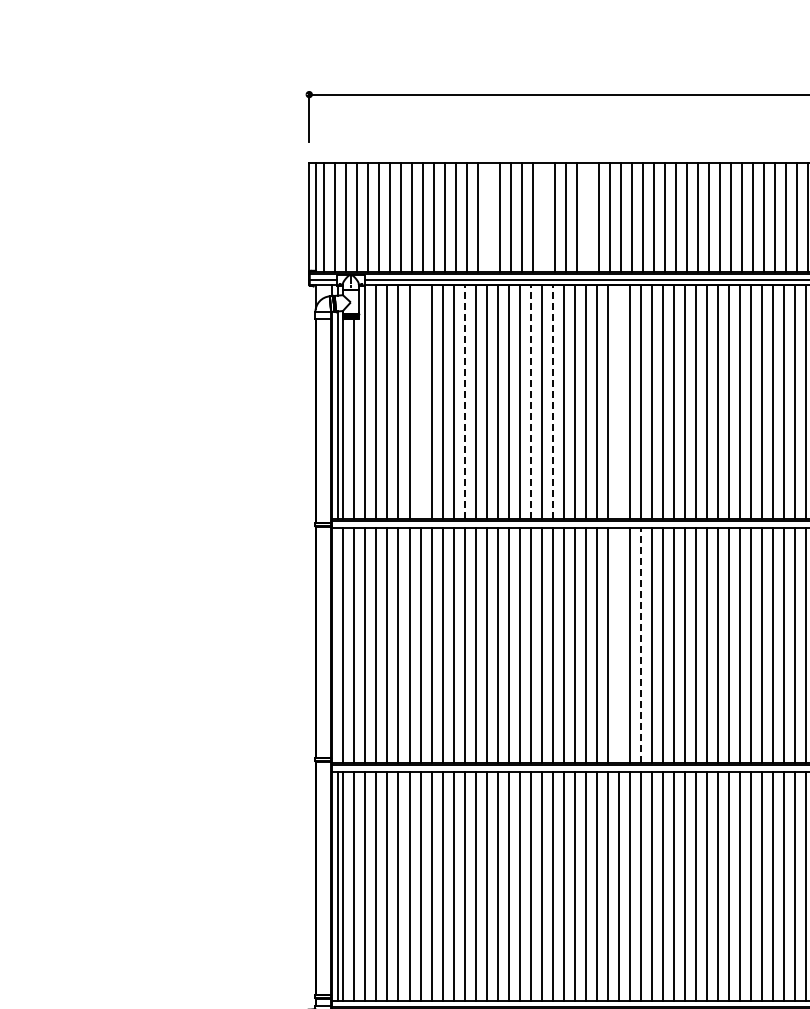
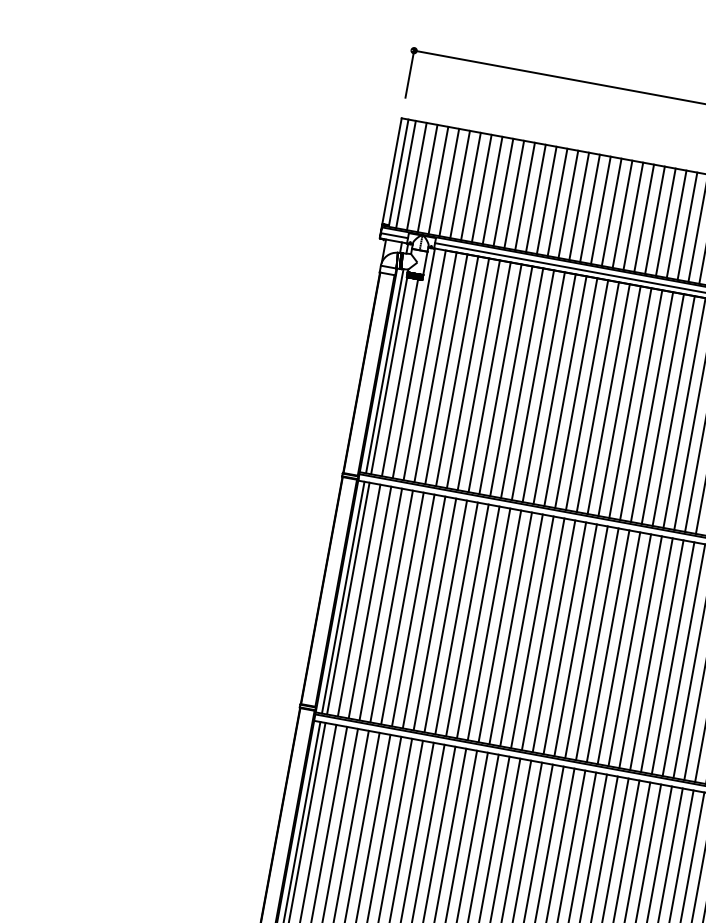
line: (488, 217) -> (568, 203), added
line: (543, 217) -> (622, 213), added
line: (587, 217) -> (665, 221), added
line: (420, 402) -> (467, 373), added
line: (464, 402) -> (511, 381), dashed -> solid
line: (530, 402) -> (576, 393), dashed -> solid
line: (552, 402) -> (597, 397), dashed -> solid
line: (618, 402) -> (662, 409), added
line: (338, 645) -> (343, 597), added
line: (618, 645) -> (618, 648), added
line: (640, 645) -> (640, 652), dashed -> solid

